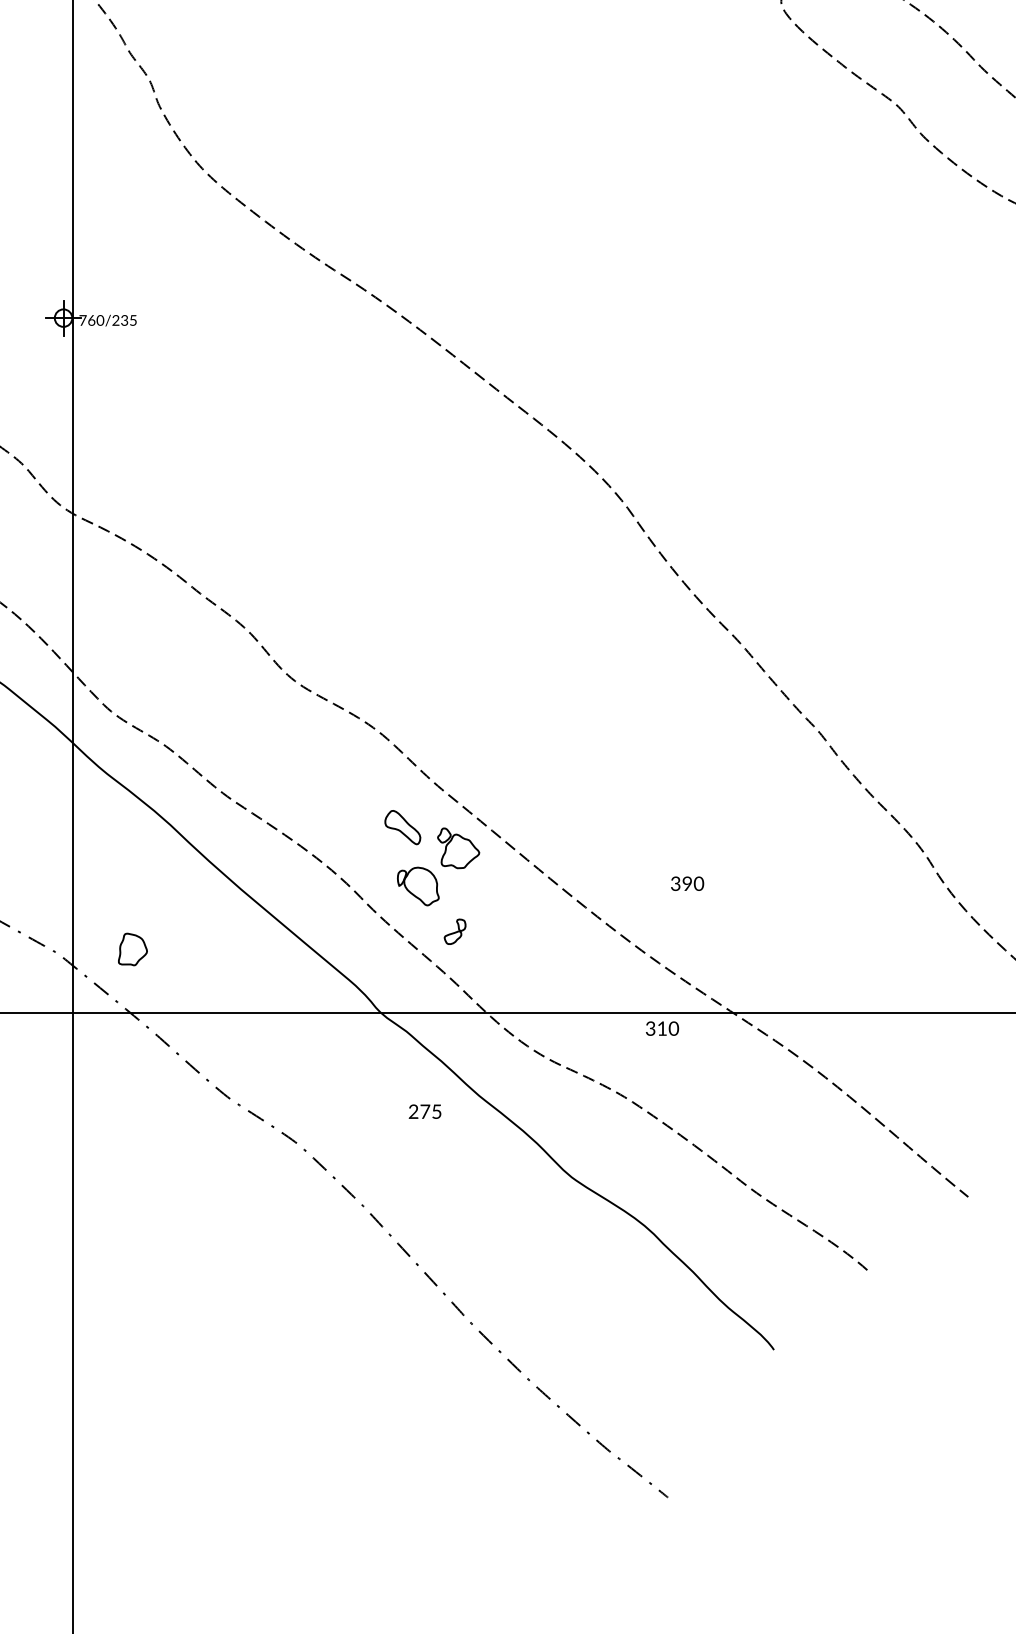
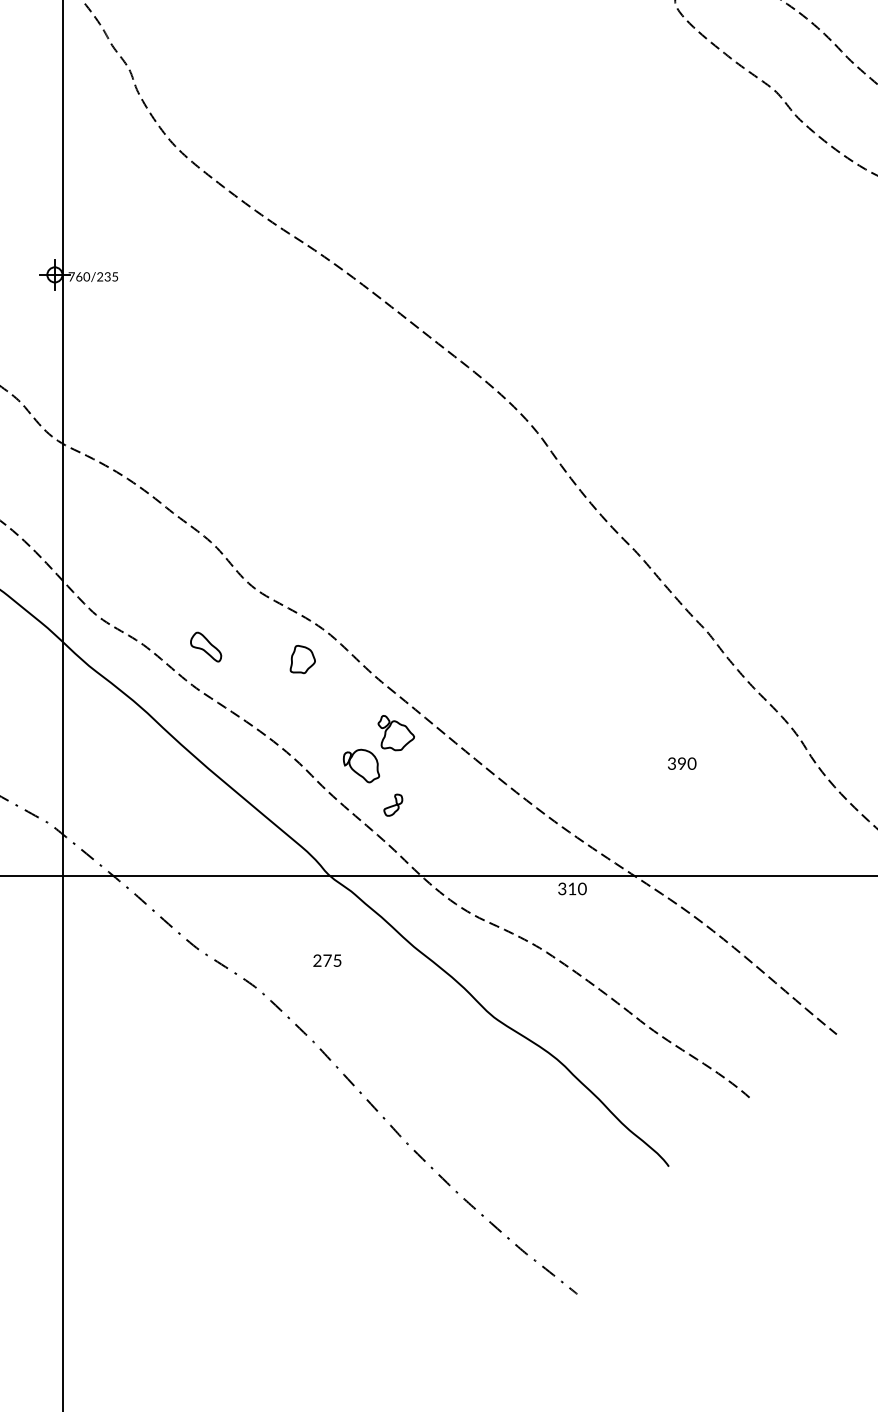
part: (403, 826) -> (206, 646), moved
text: (687, 883) -> (682, 763), moved
part: (132, 949) -> (302, 659), moved
text: (425, 1111) -> (327, 960), moved

